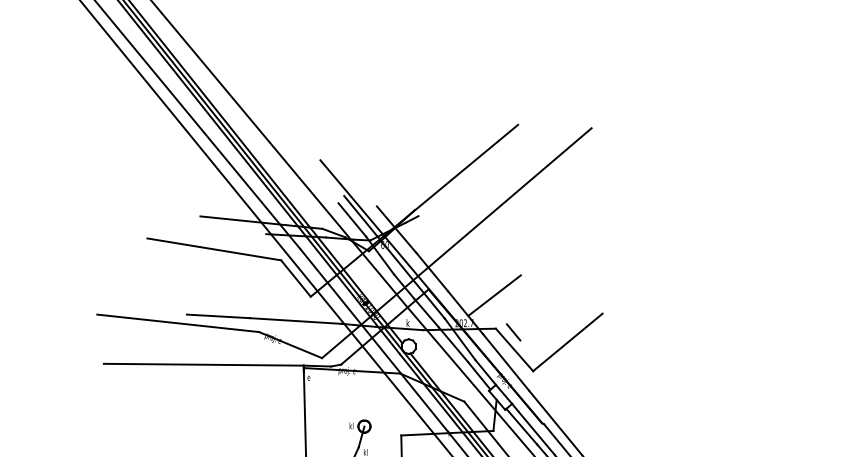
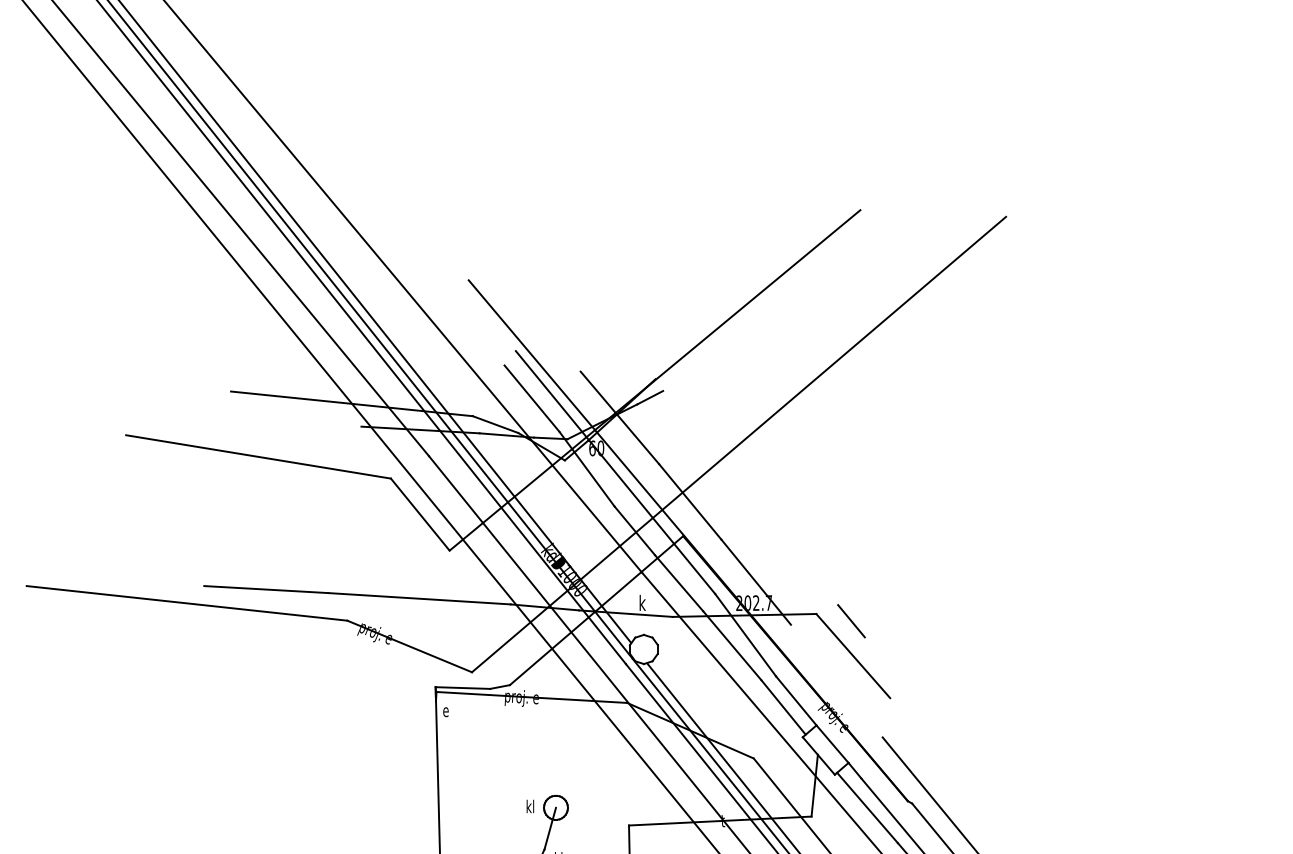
line: (494, 295) -> (813, 548), removed
line: (567, 342) -> (958, 641), removed
line: (506, 362) -> (837, 680), removed
line: (203, 364) -> (237, 684), removed

